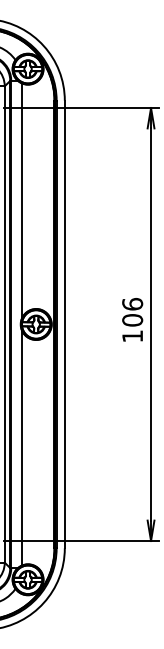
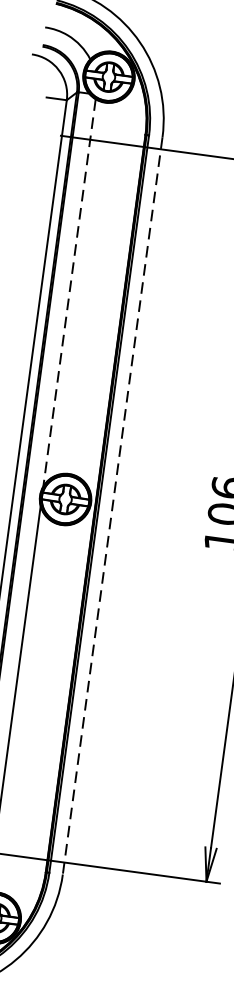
line: (21, 201) -> (68, 293), solid -> dashed
line: (64, 324) -> (112, 505), solid -> dashed

